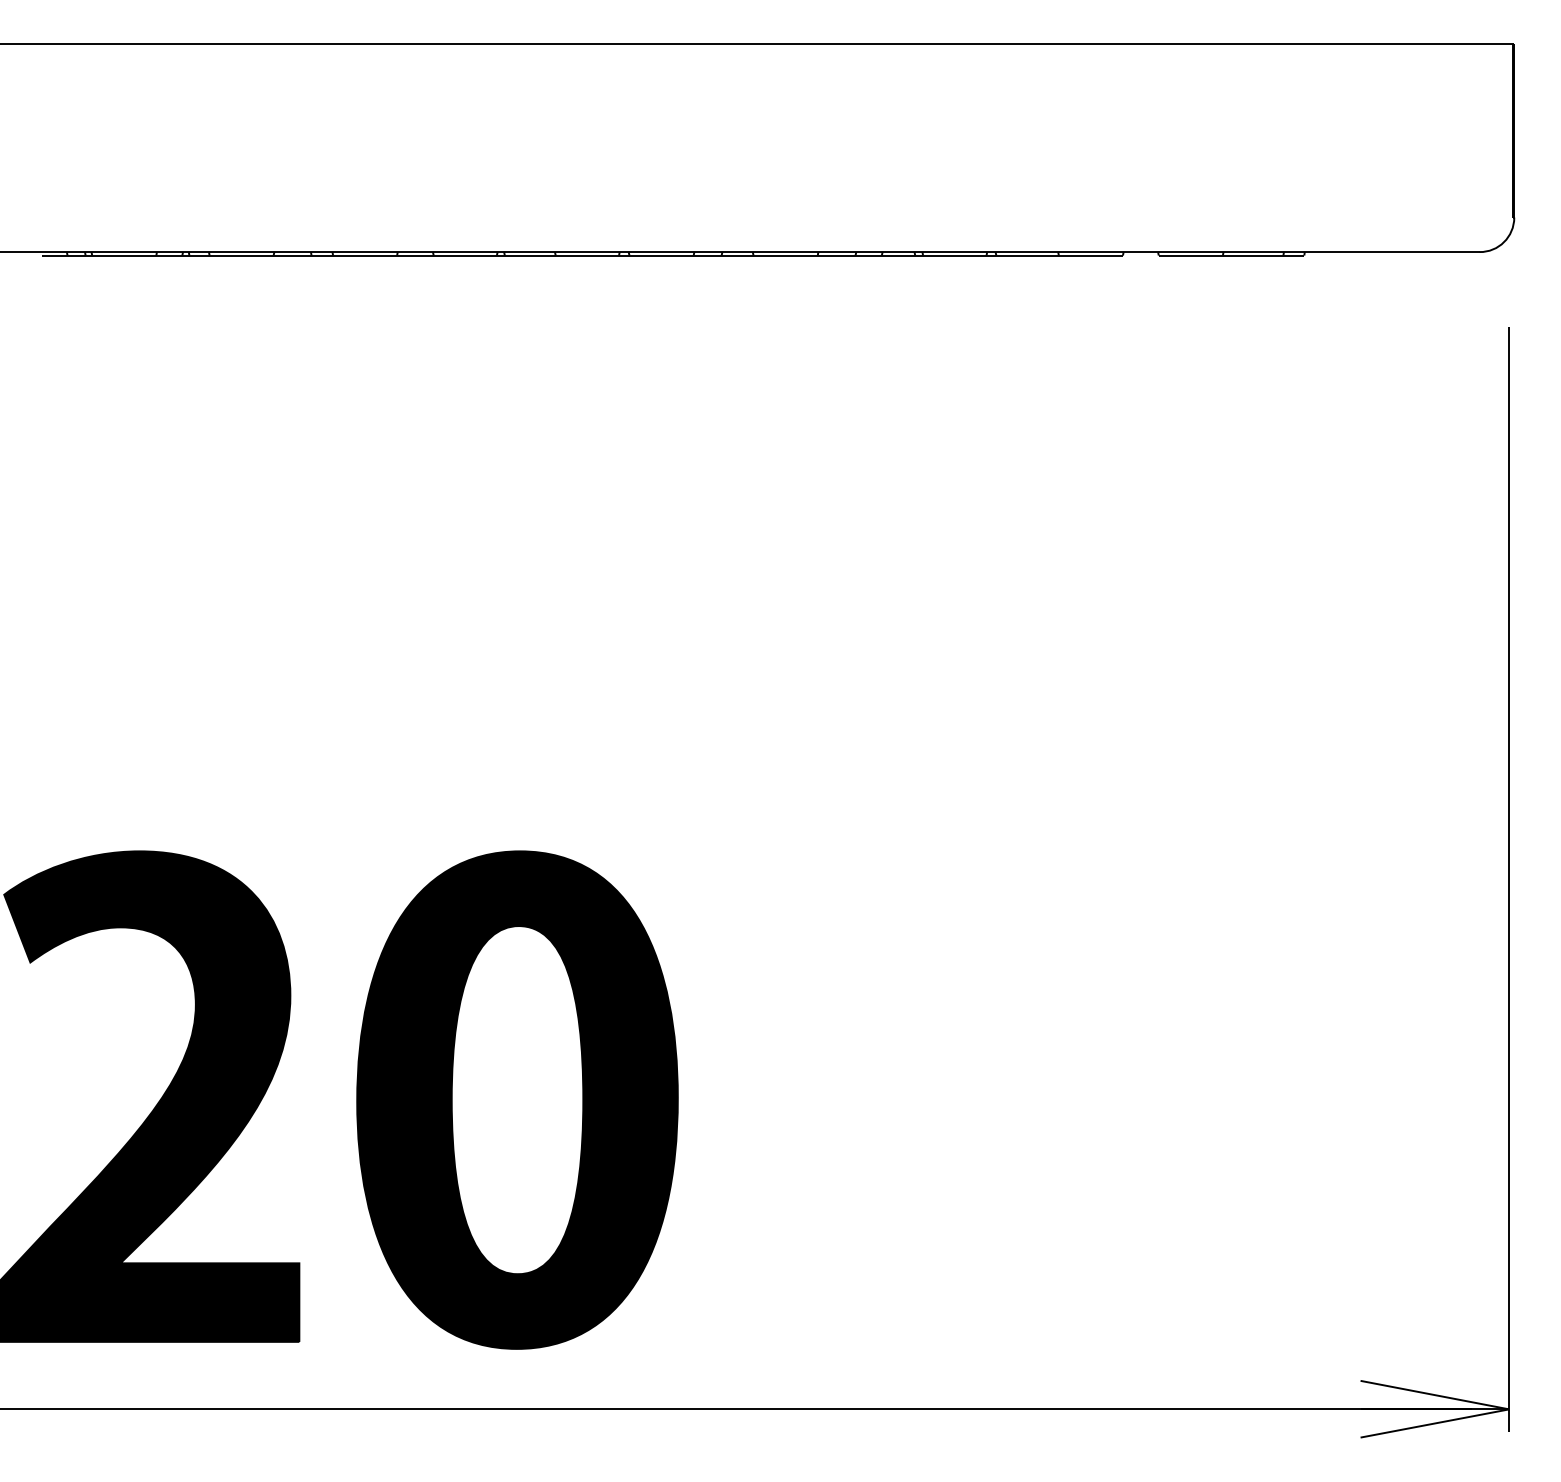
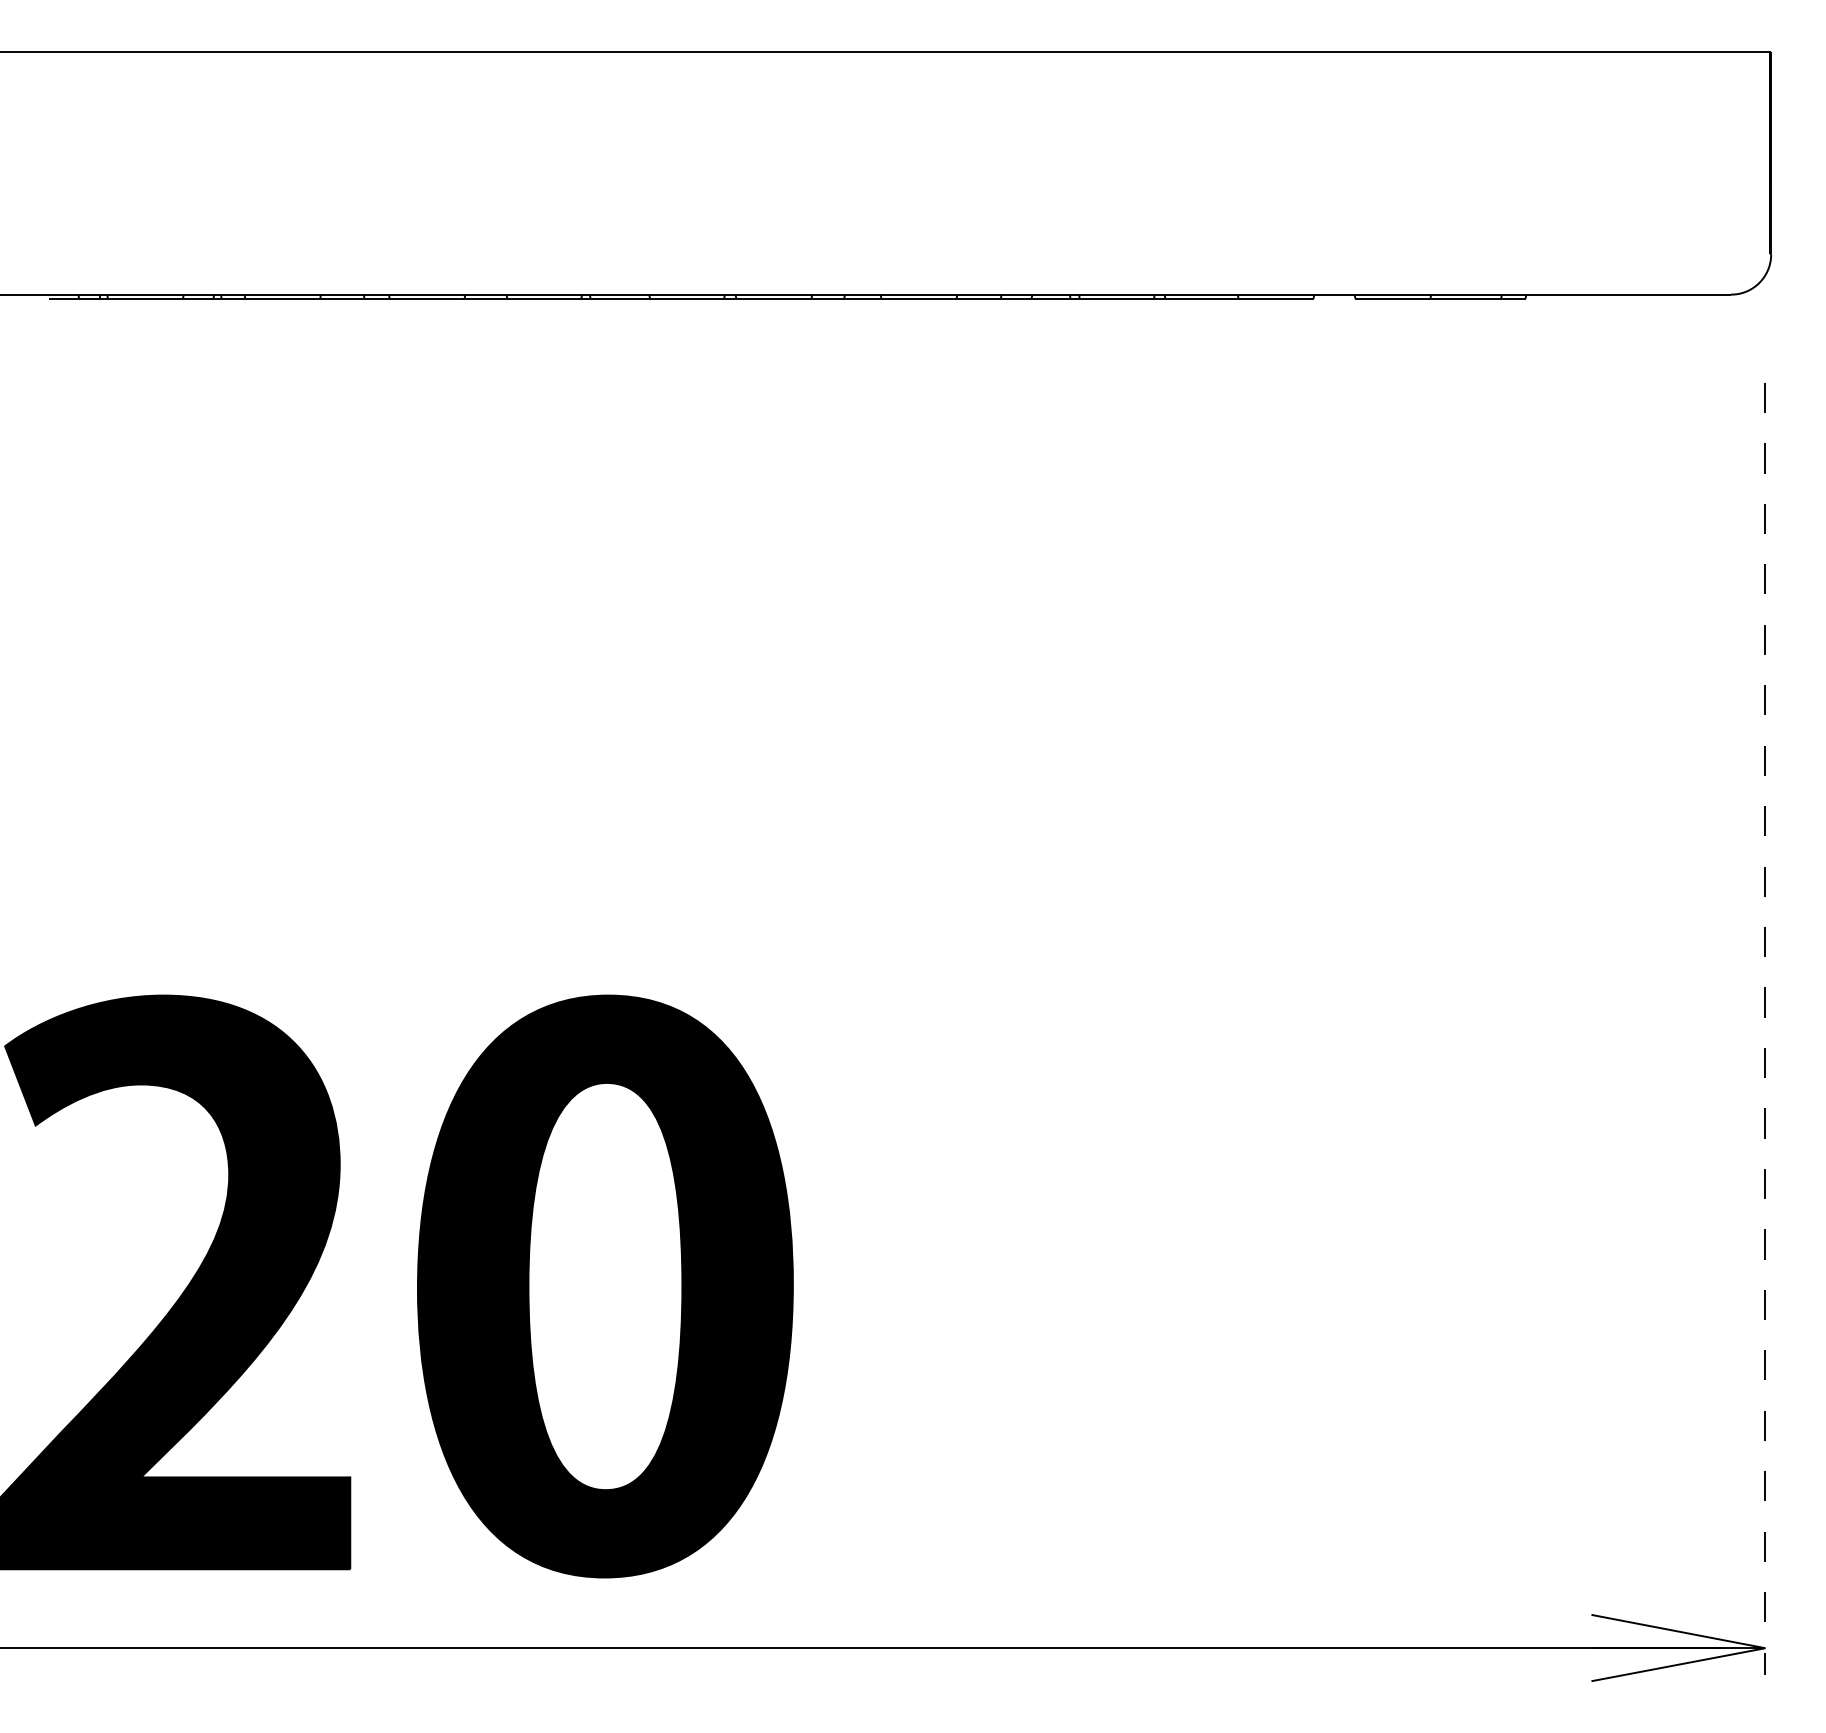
line: (1509, 880) -> (1765, 1029), solid -> dashed

